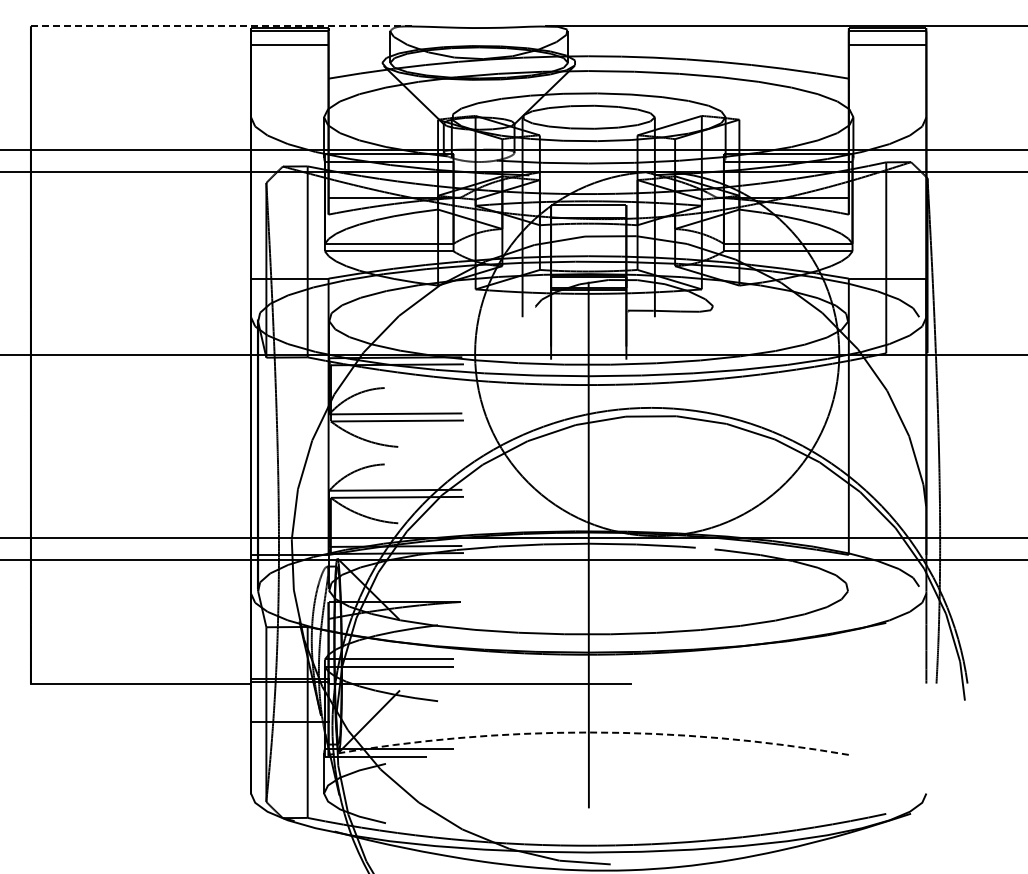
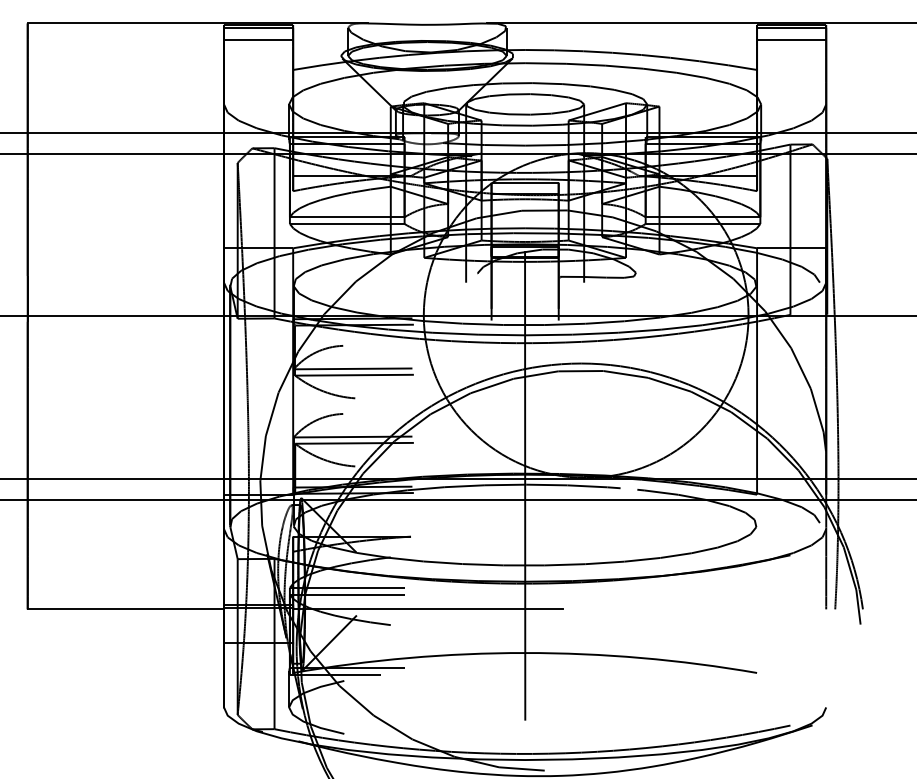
line: (221, 26) -> (197, 23), dashed -> solid
arc: (588, 732) -> (524, 652), dashed -> solid

